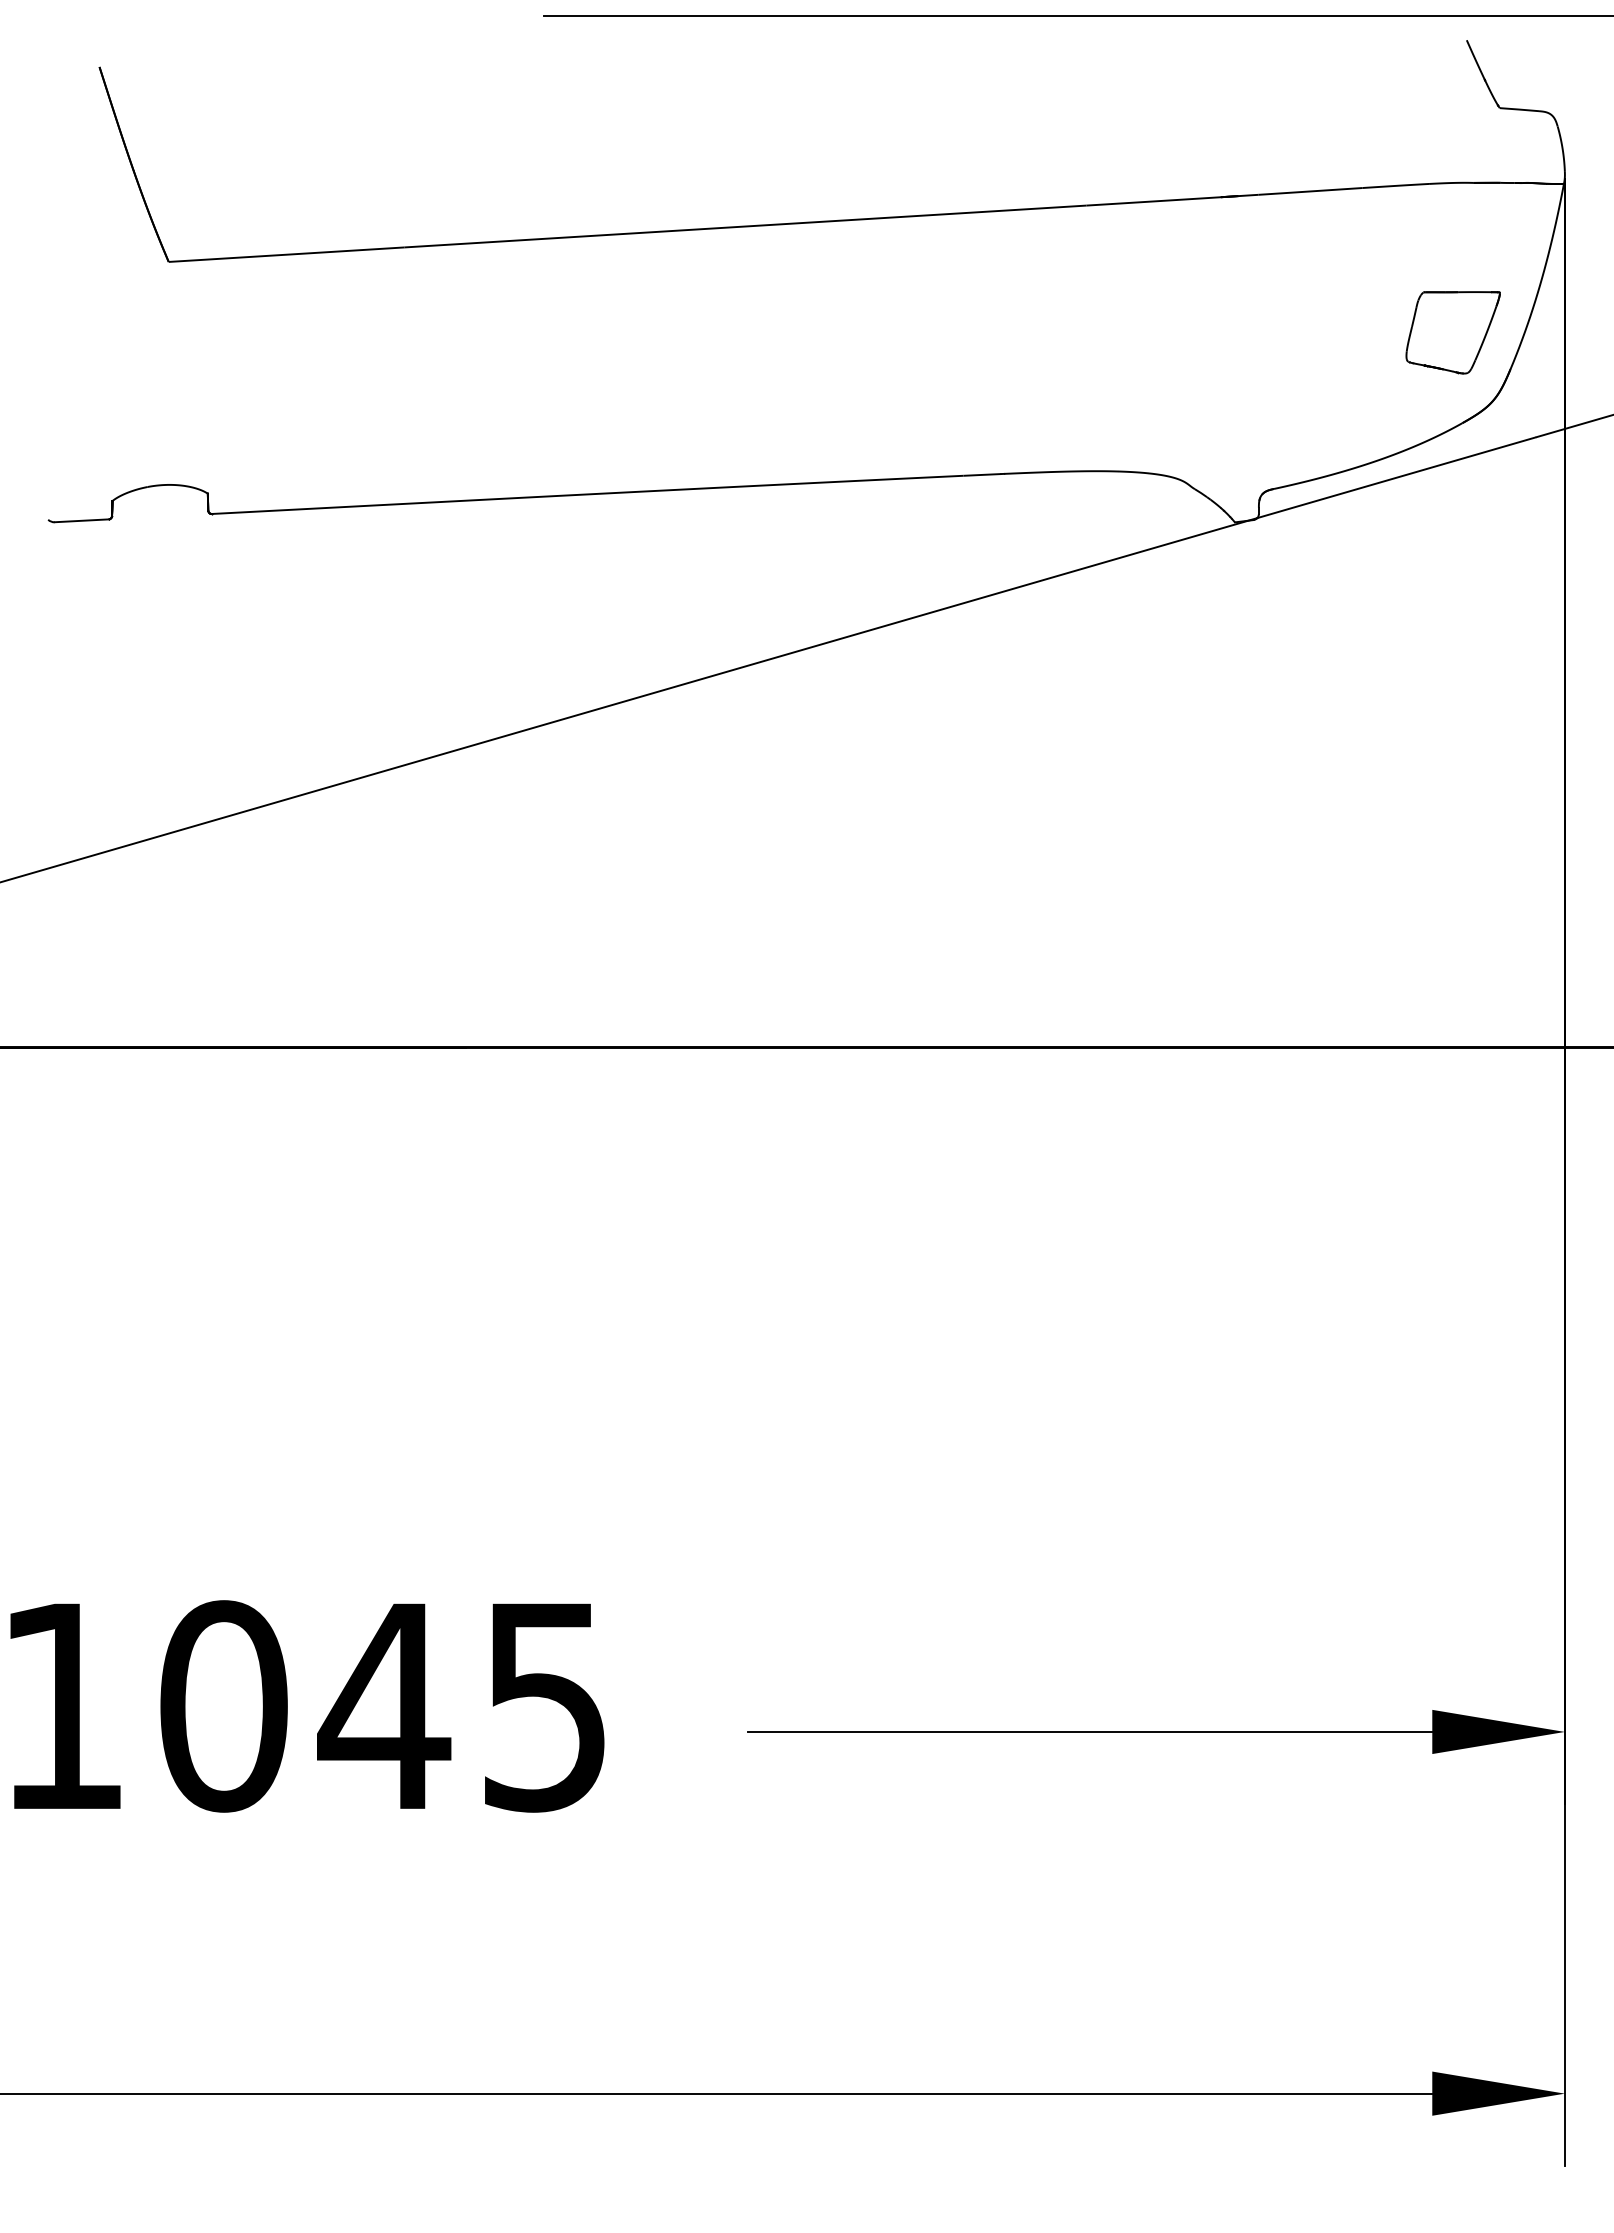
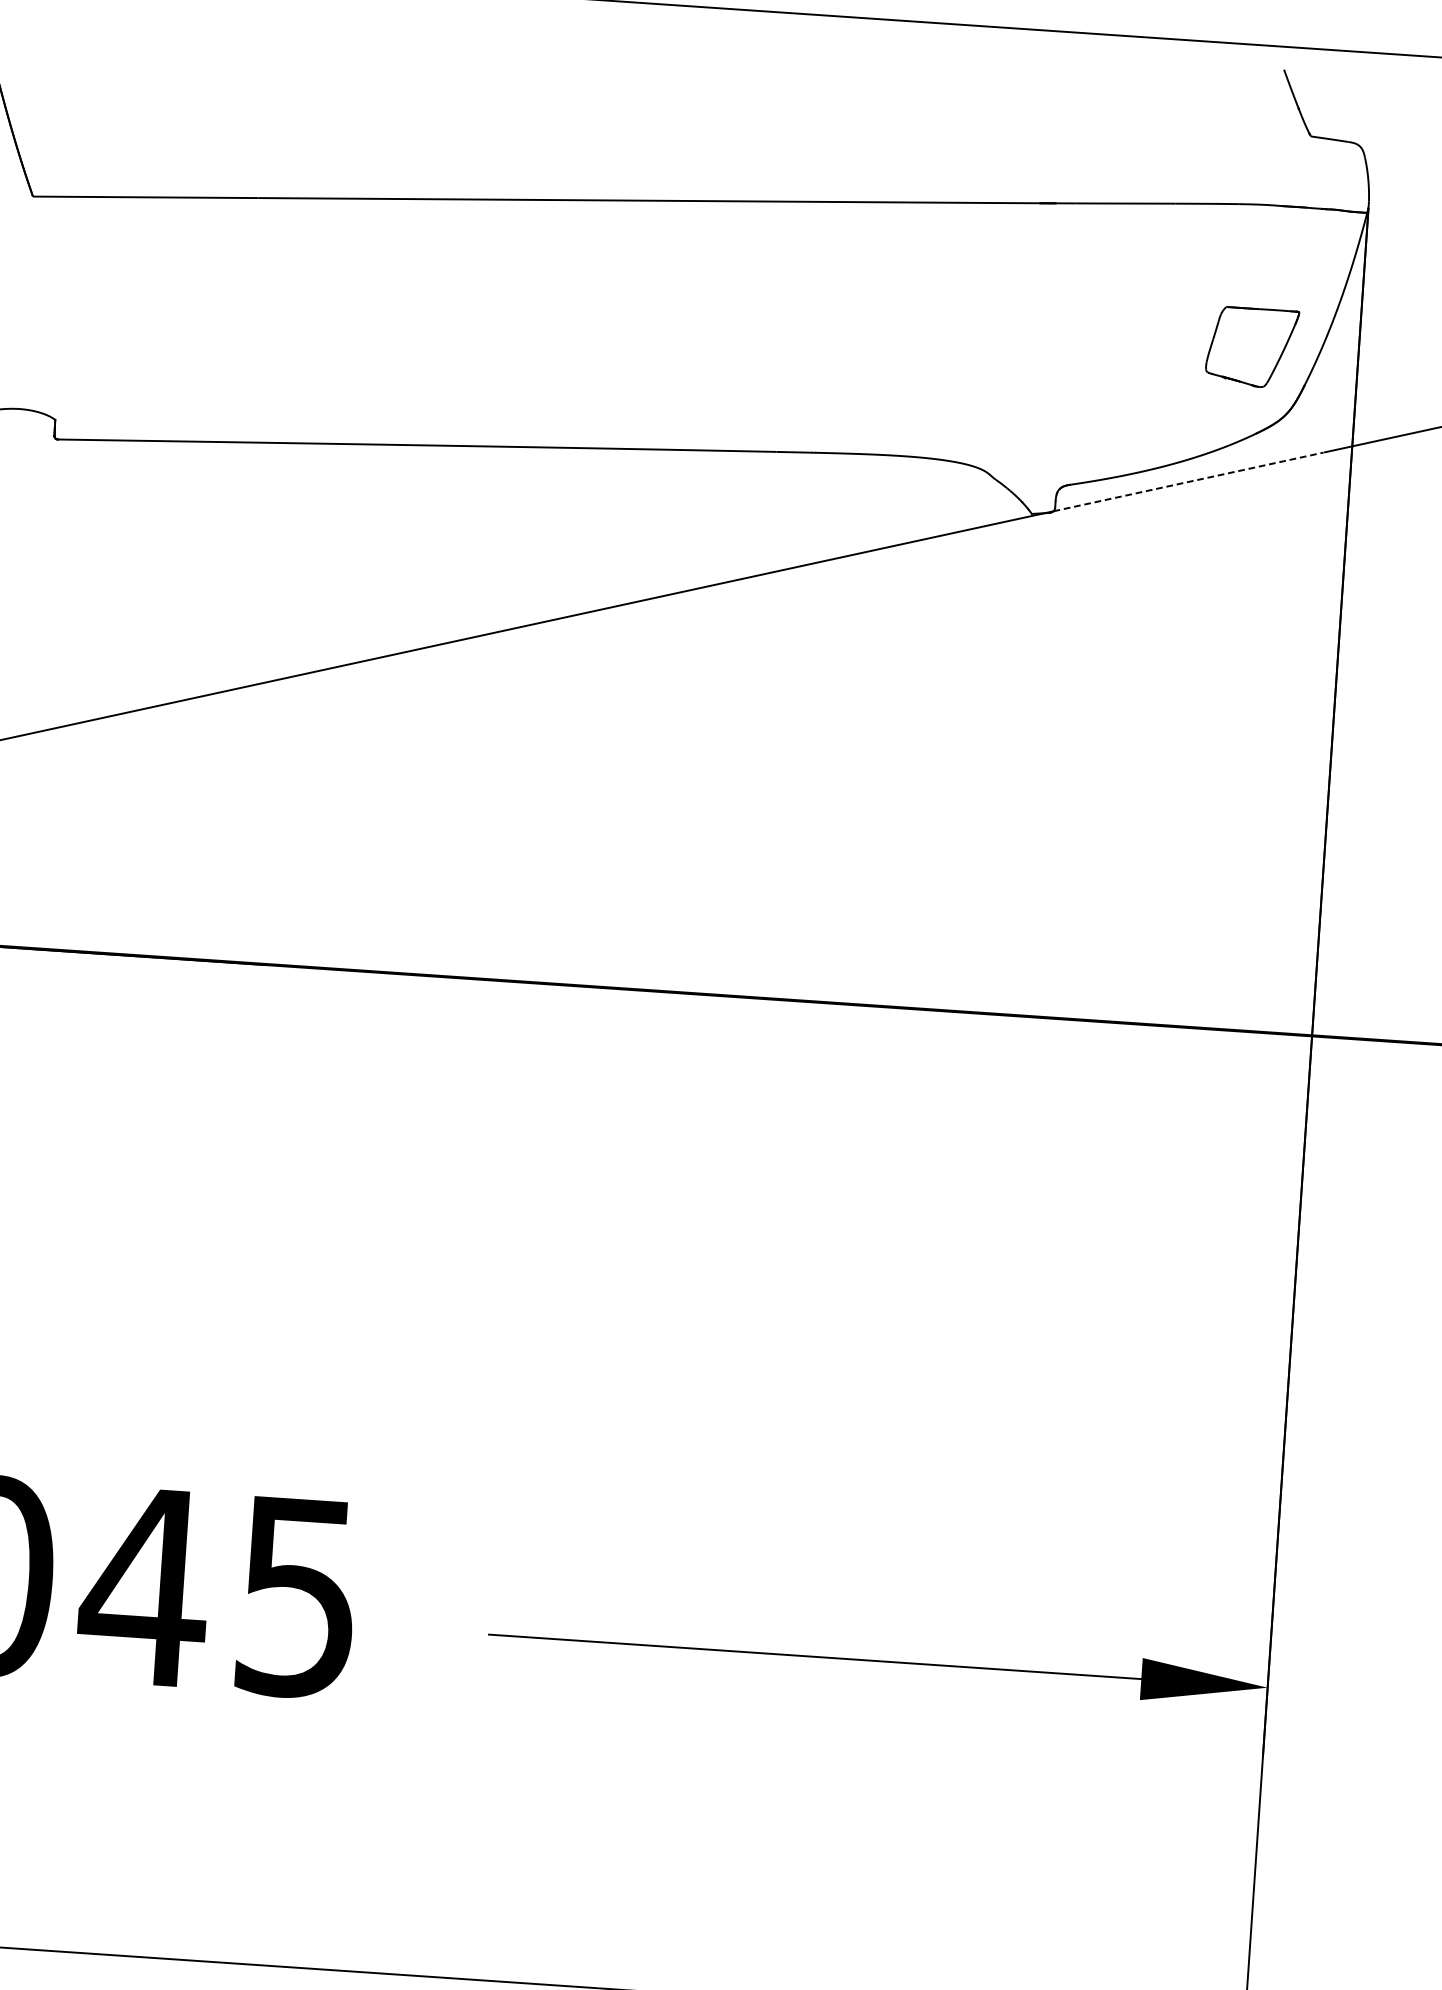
line: (1396, 477) -> (1188, 481), solid -> dashed

